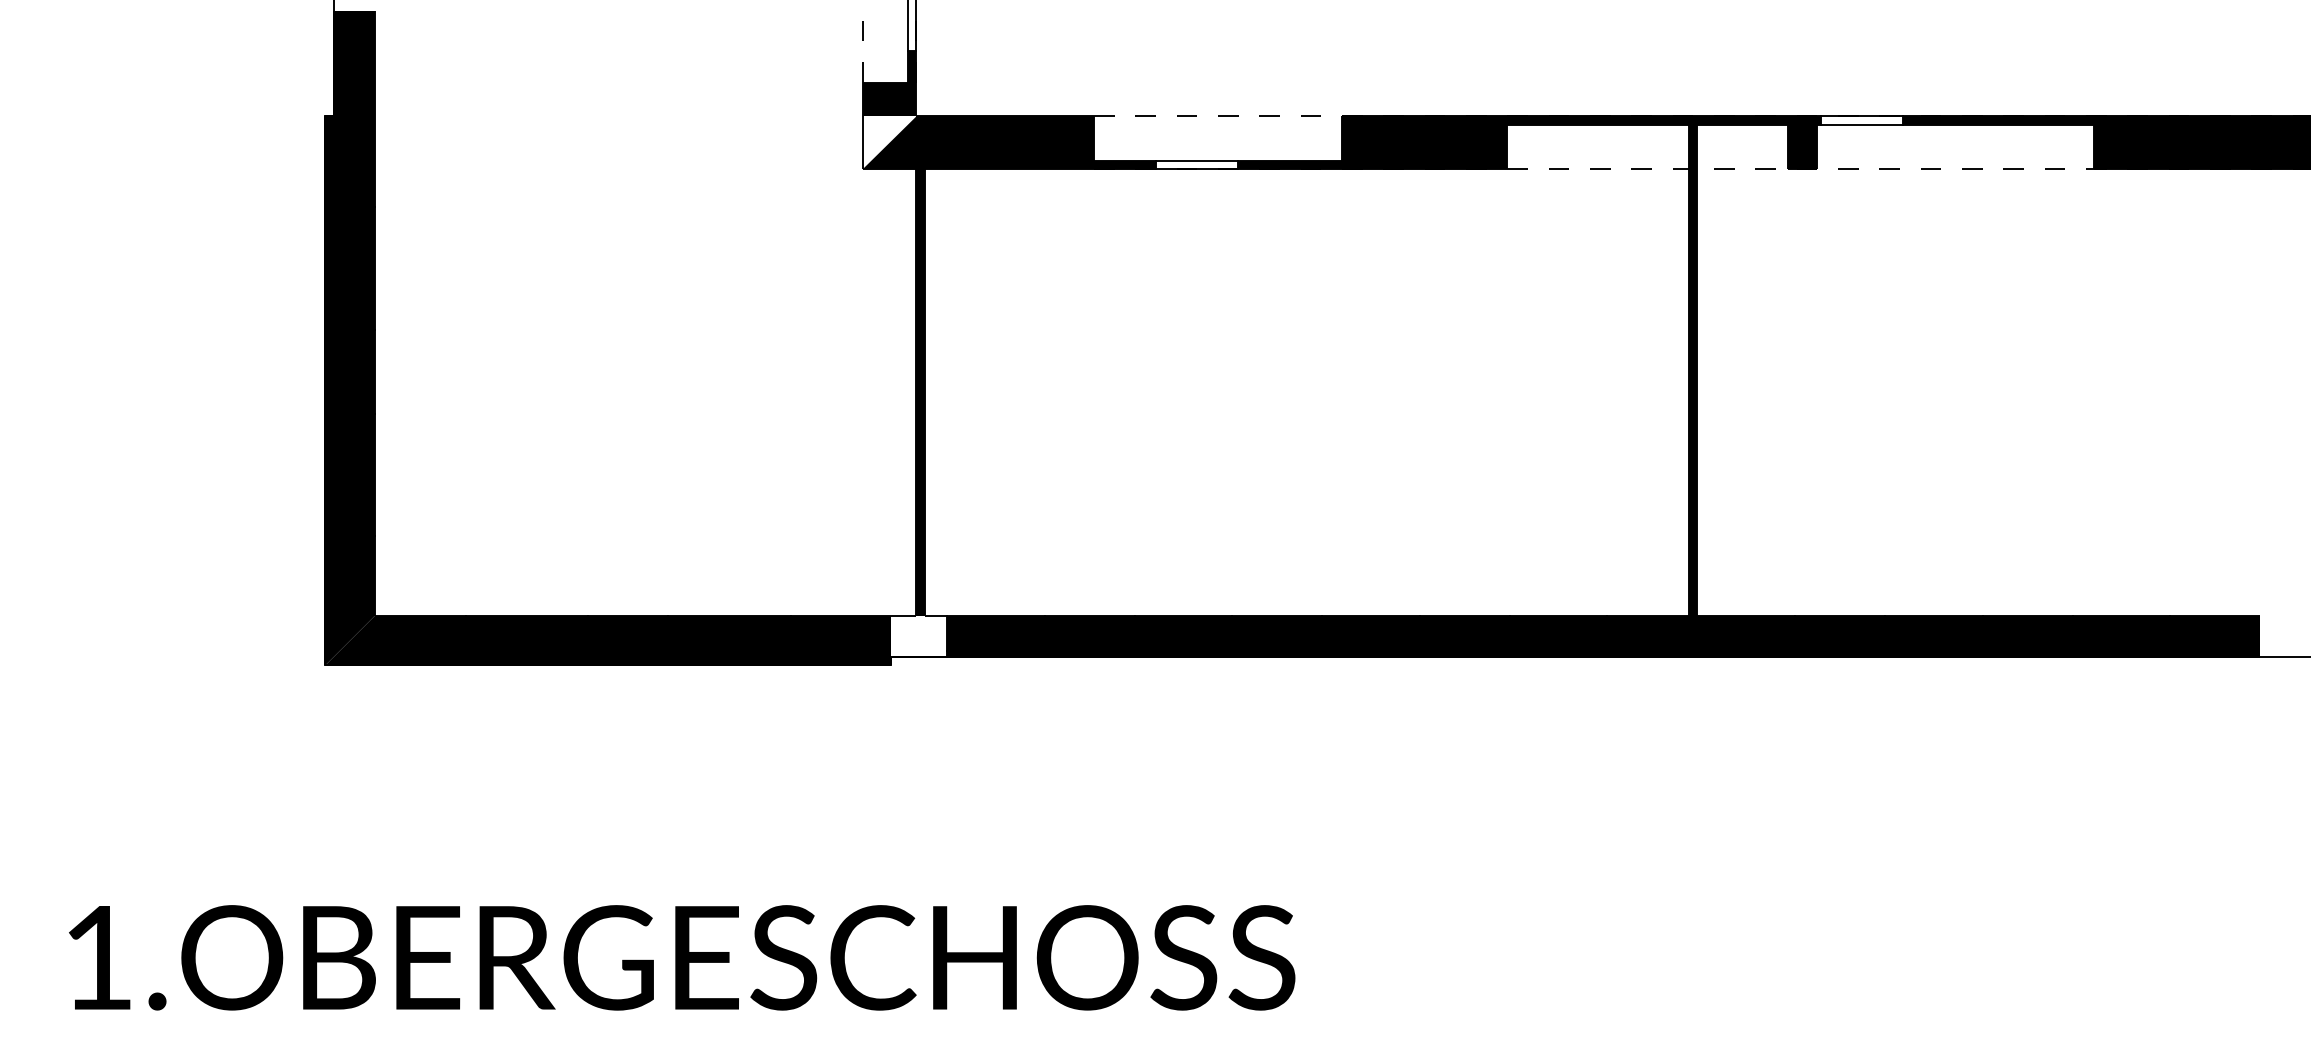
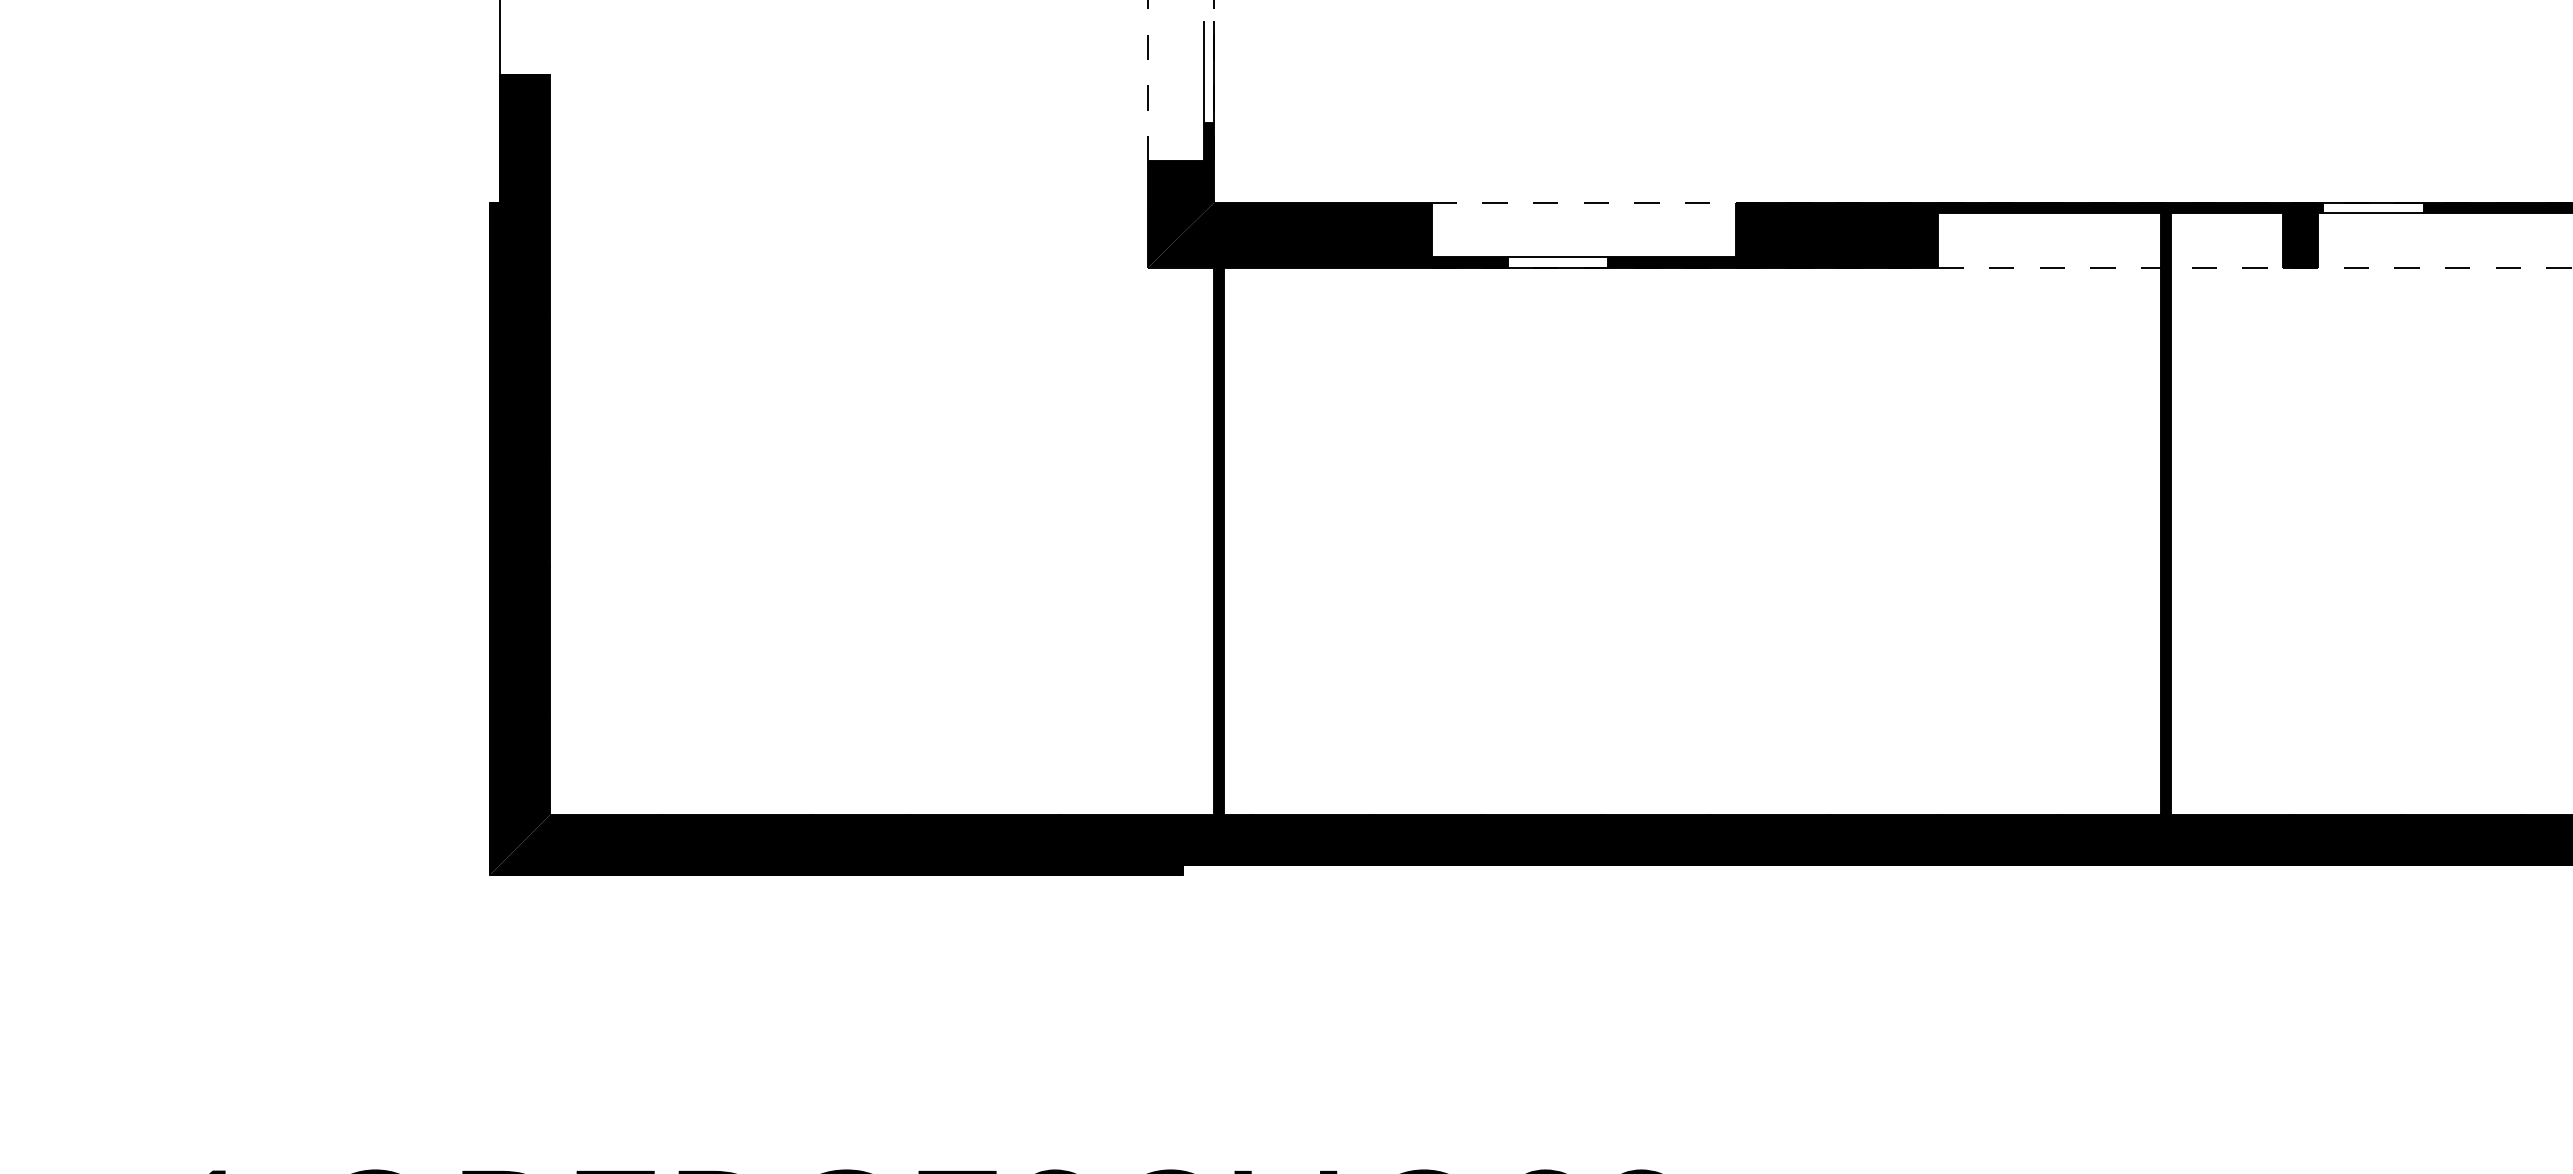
fill: (889, 142) -> (1181, 234), added
fill: (918, 635) -> (1216, 839), added

